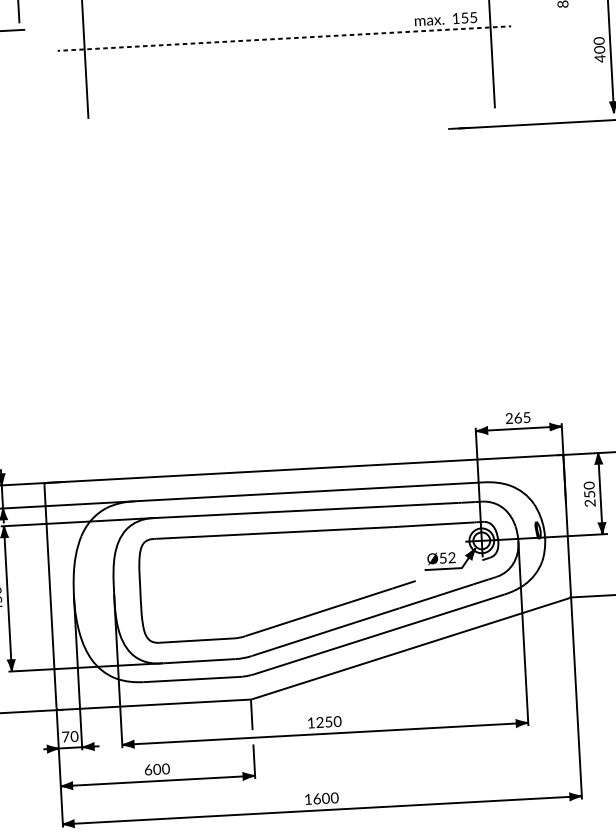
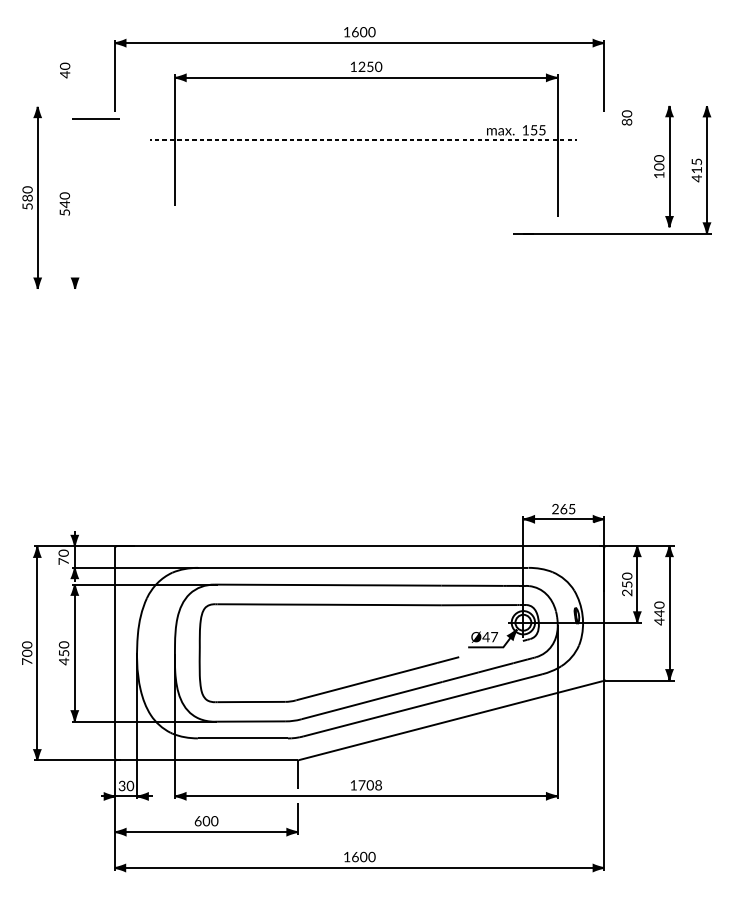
text: (600, 58) -> (659, 175), 400 -> 100
text: (447, 557) -> (490, 636), Ø52 -> Ø47
text: (329, 722) -> (370, 785), 1250 -> 1708
text: (65, 736) -> (121, 785), 70 -> 30

